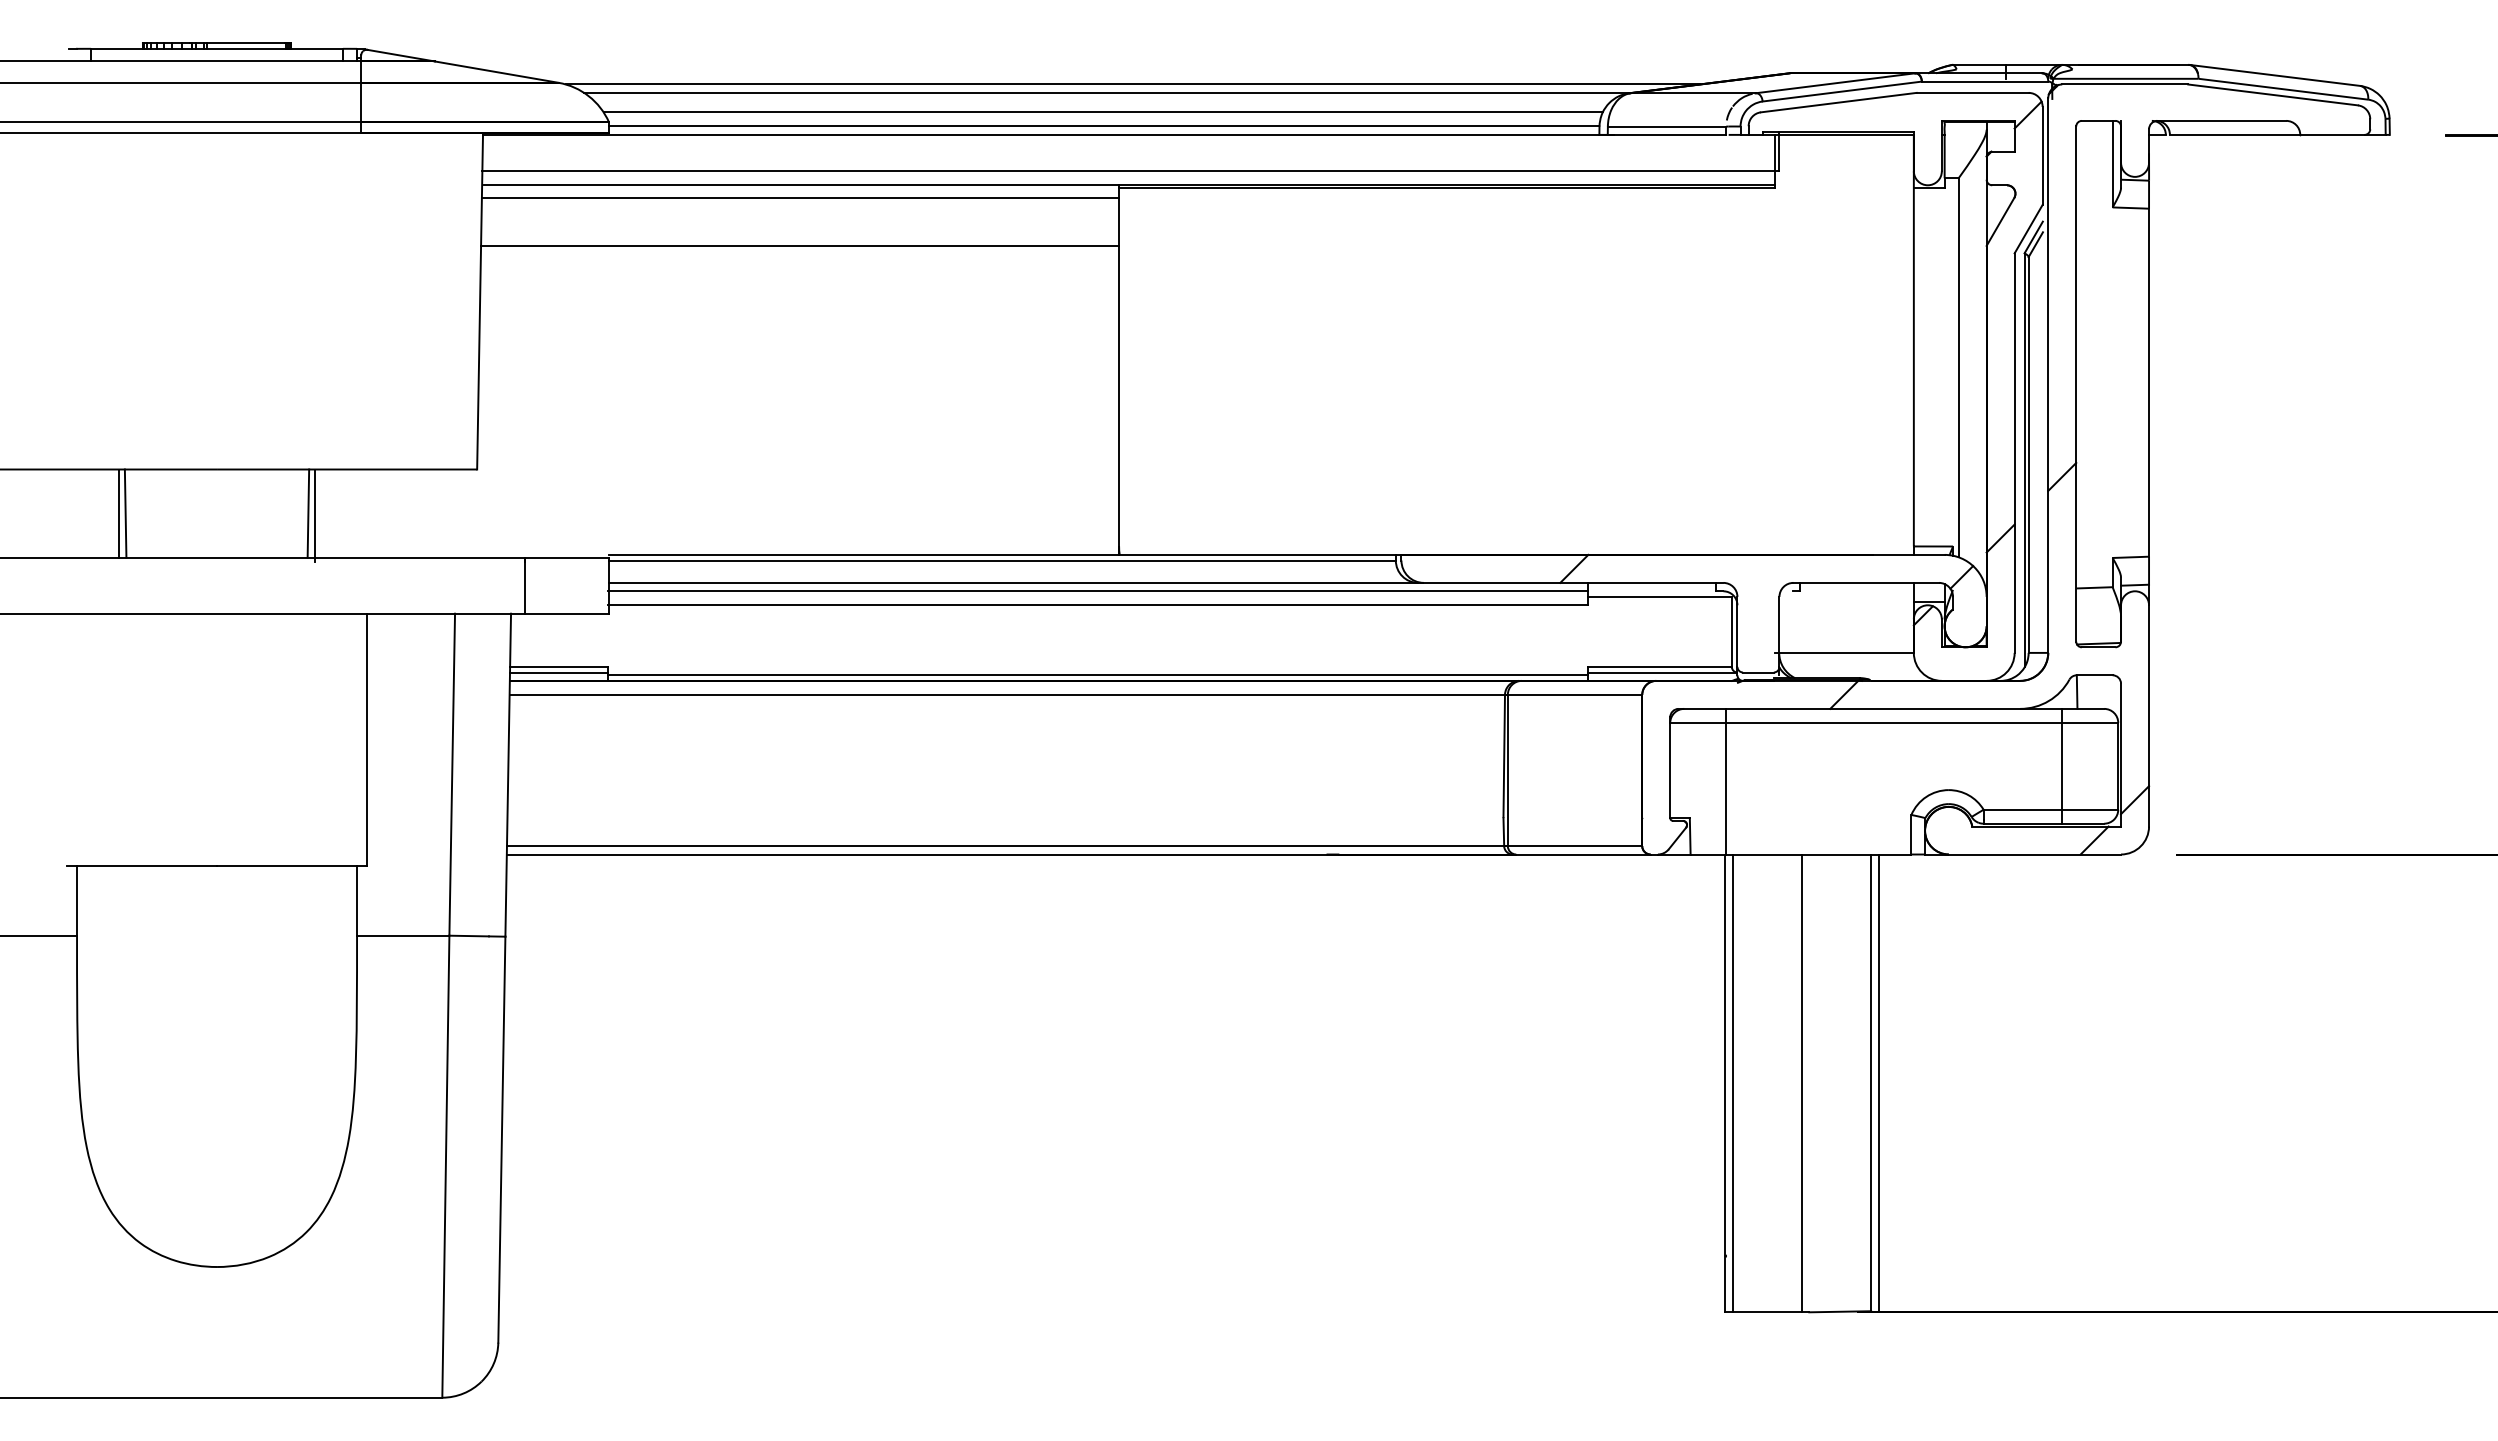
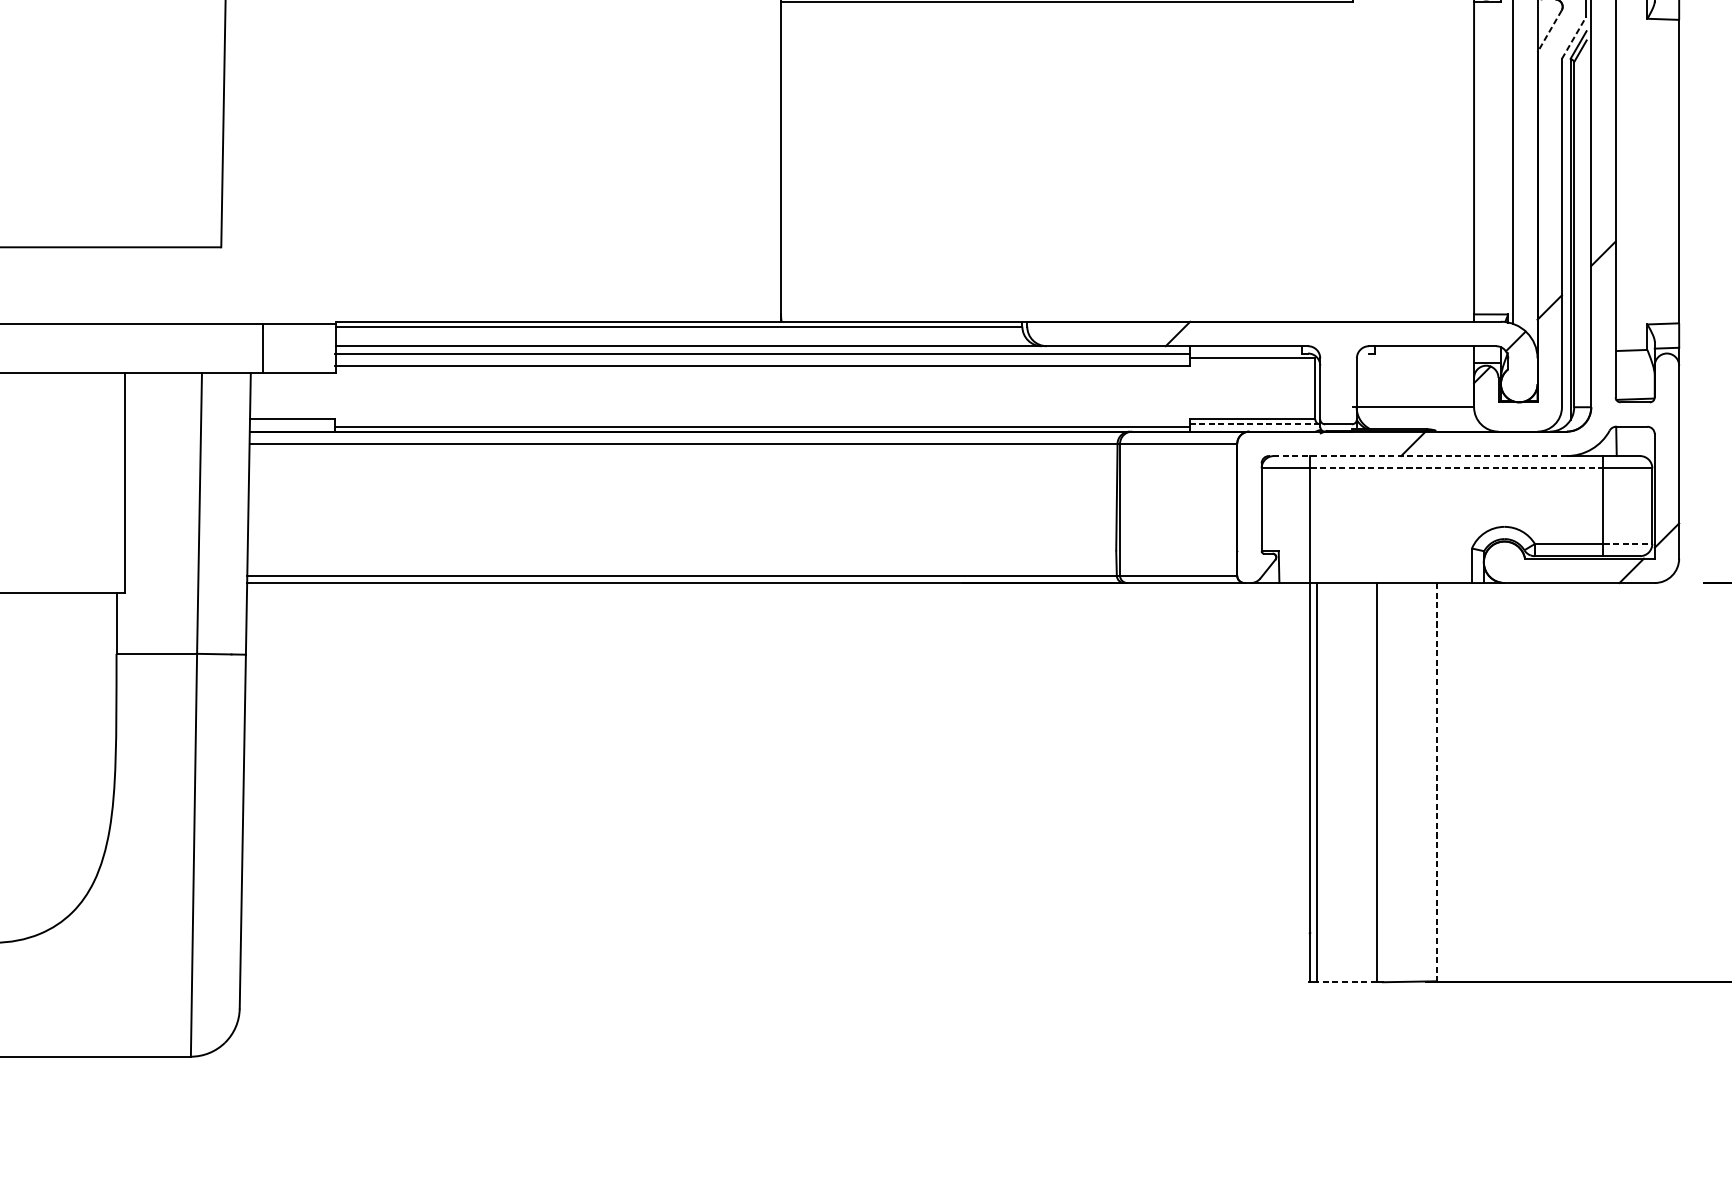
line: (800, 197) -> (503, 10), removed
line: (2000, 221) -> (1549, 31), solid -> dashed
line: (2028, 229) -> (1574, 38), solid -> dashed
line: (800, 245) -> (503, 51), removed
line: (308, 513) -> (74, 285), removed
line: (315, 515) -> (80, 287), removed
line: (558, 672) -> (292, 424), removed
line: (1662, 672) -> (1254, 424), solid -> dashed
line: (1849, 708) -> (1417, 455), solid -> dashed
line: (1894, 722) -> (1457, 467), solid -> dashed
line: (2090, 809) -> (1628, 543), solid -> dashed
line: (1879, 1082) -> (1444, 781), removed
line: (1871, 1083) -> (1437, 782), solid -> dashed
line: (1767, 1312) -> (1346, 982), solid -> dashed

